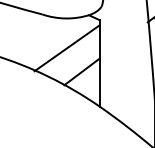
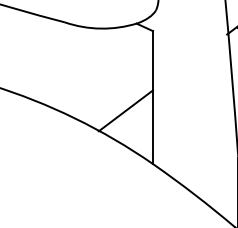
line: (66, 48) -> (102, 74), removed

